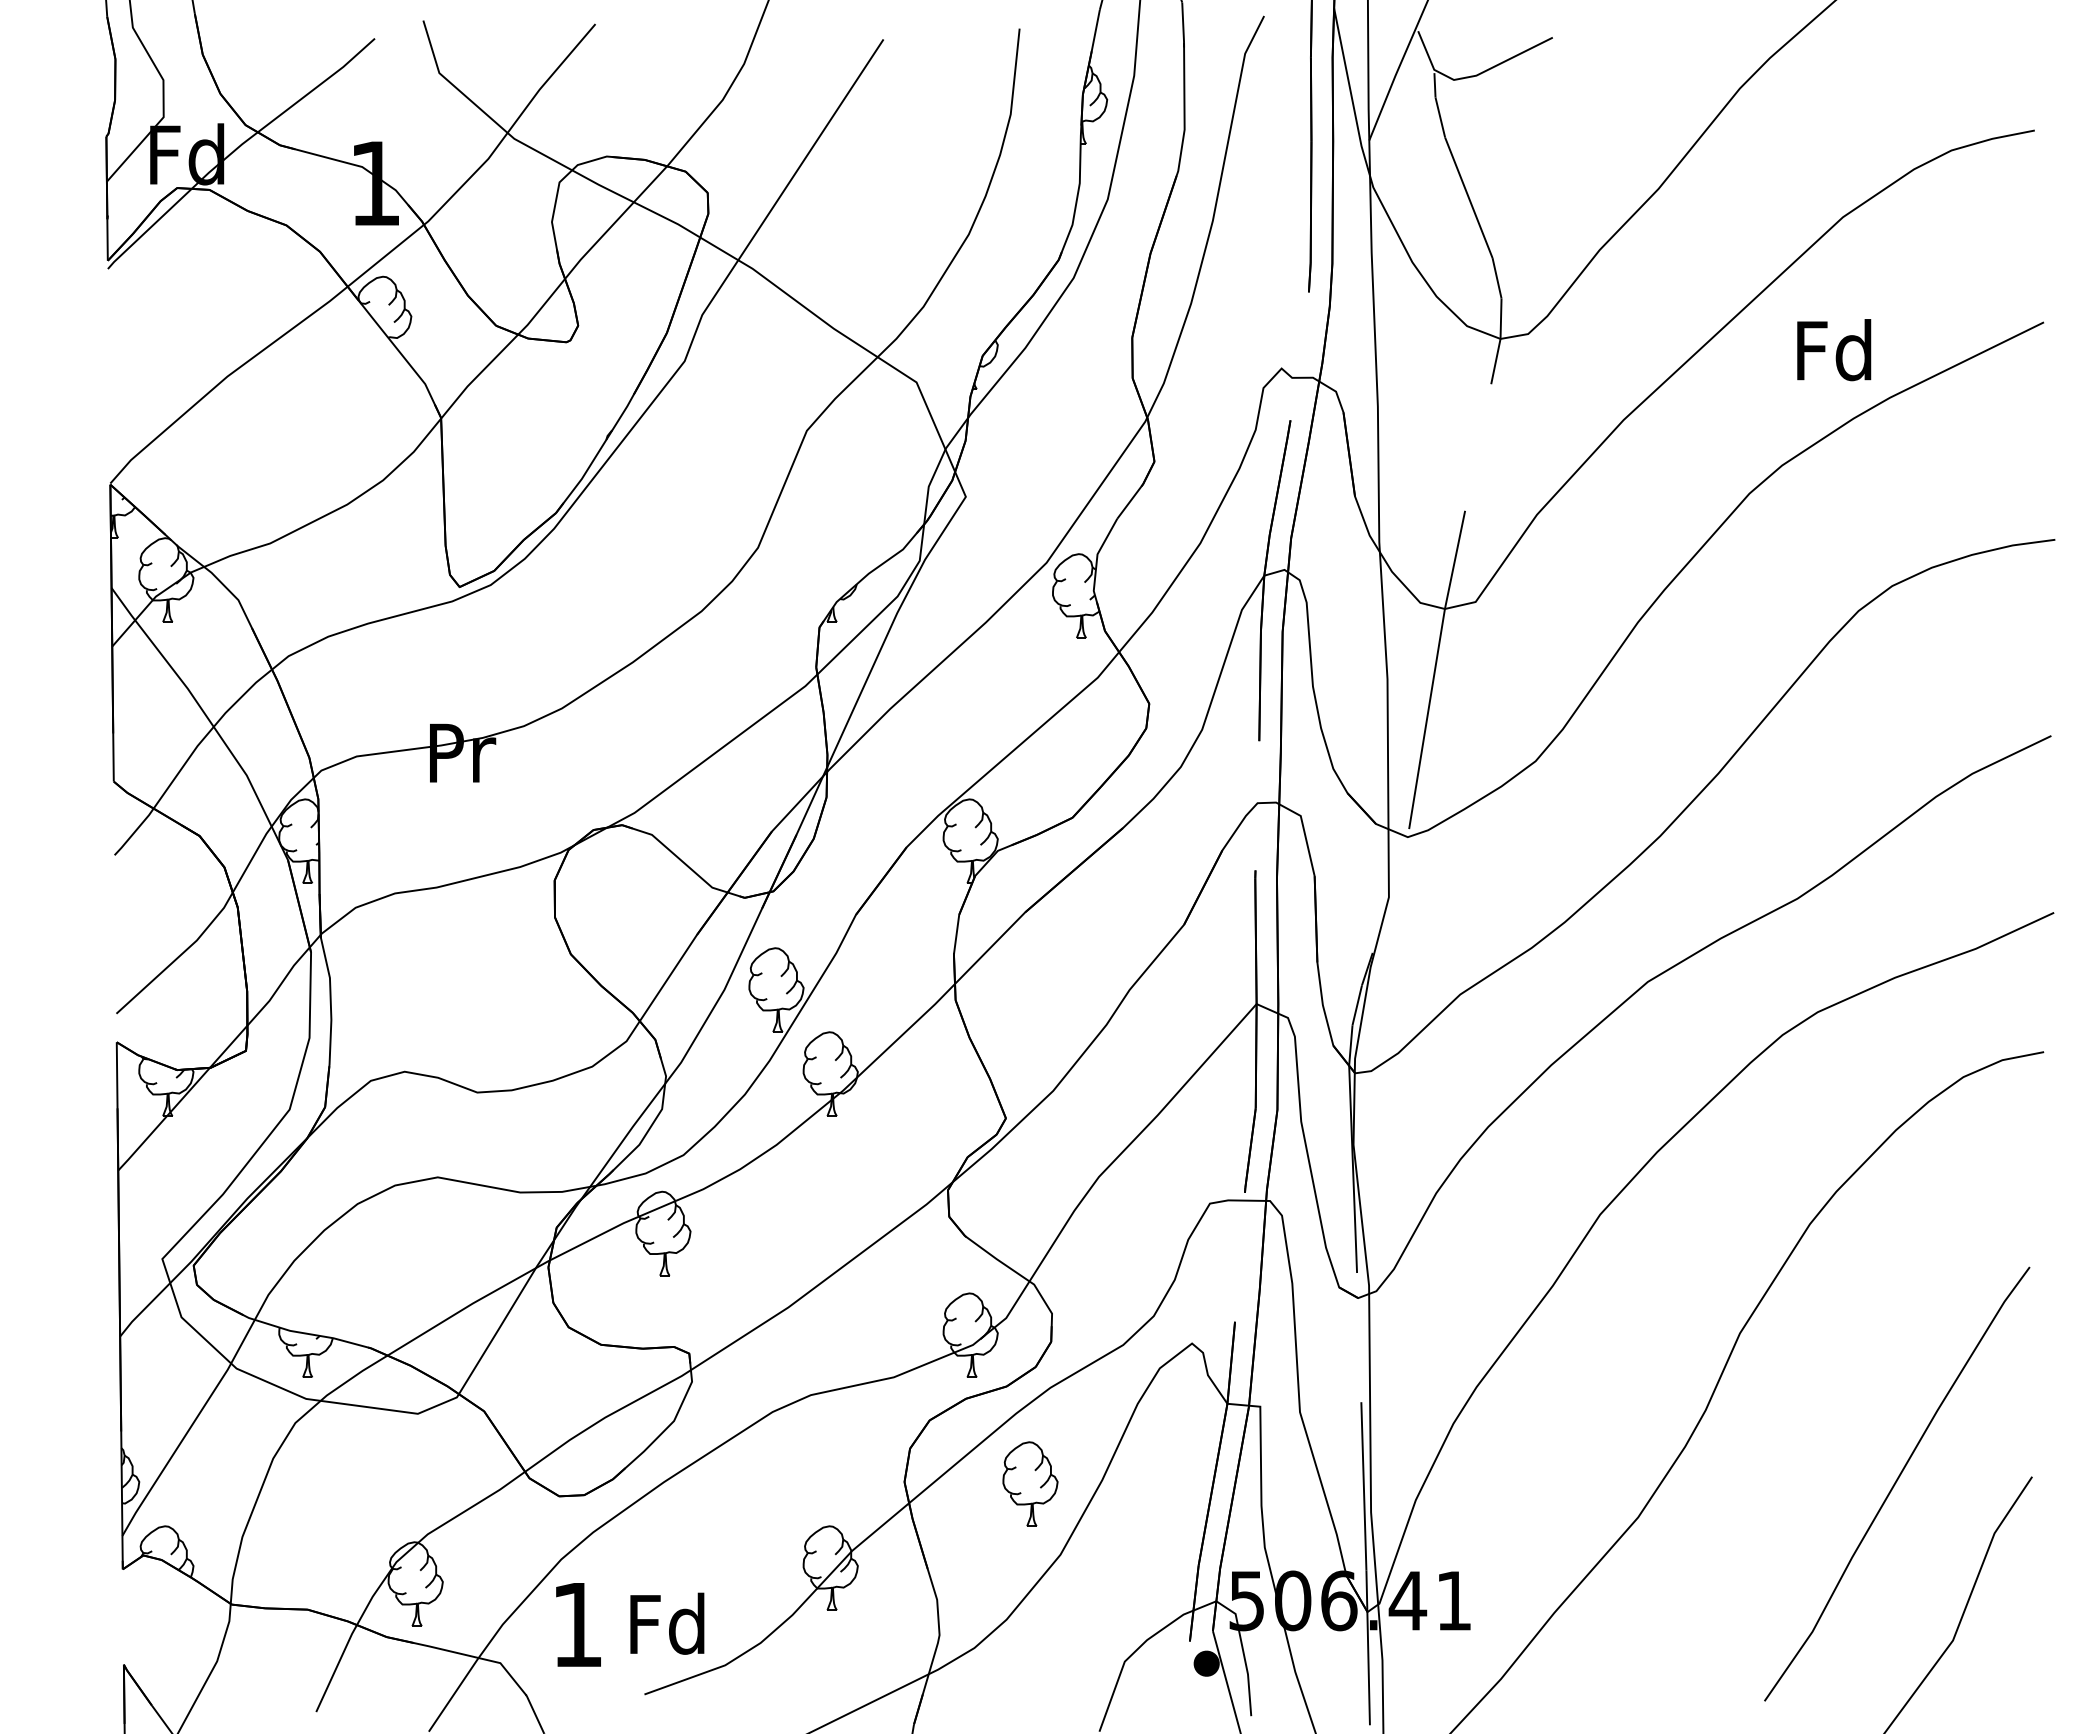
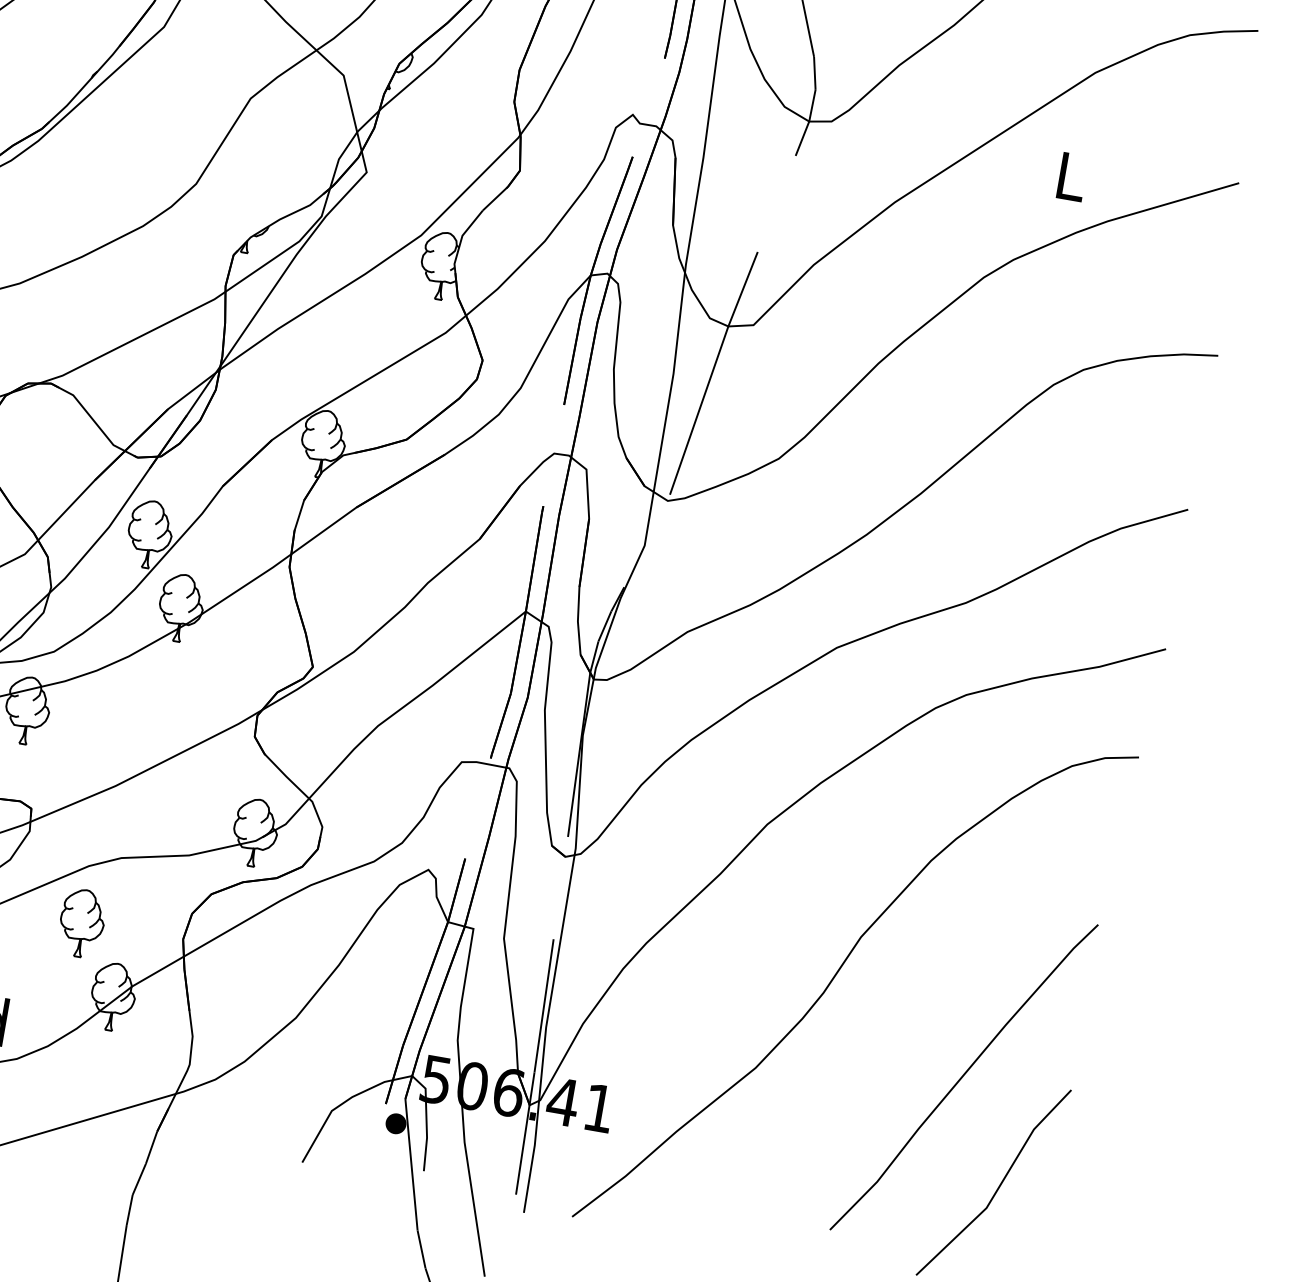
text: (1834, 350) -> (1070, 176), Fd -> L
part: (1030, 1483) -> (82, 922), moved

